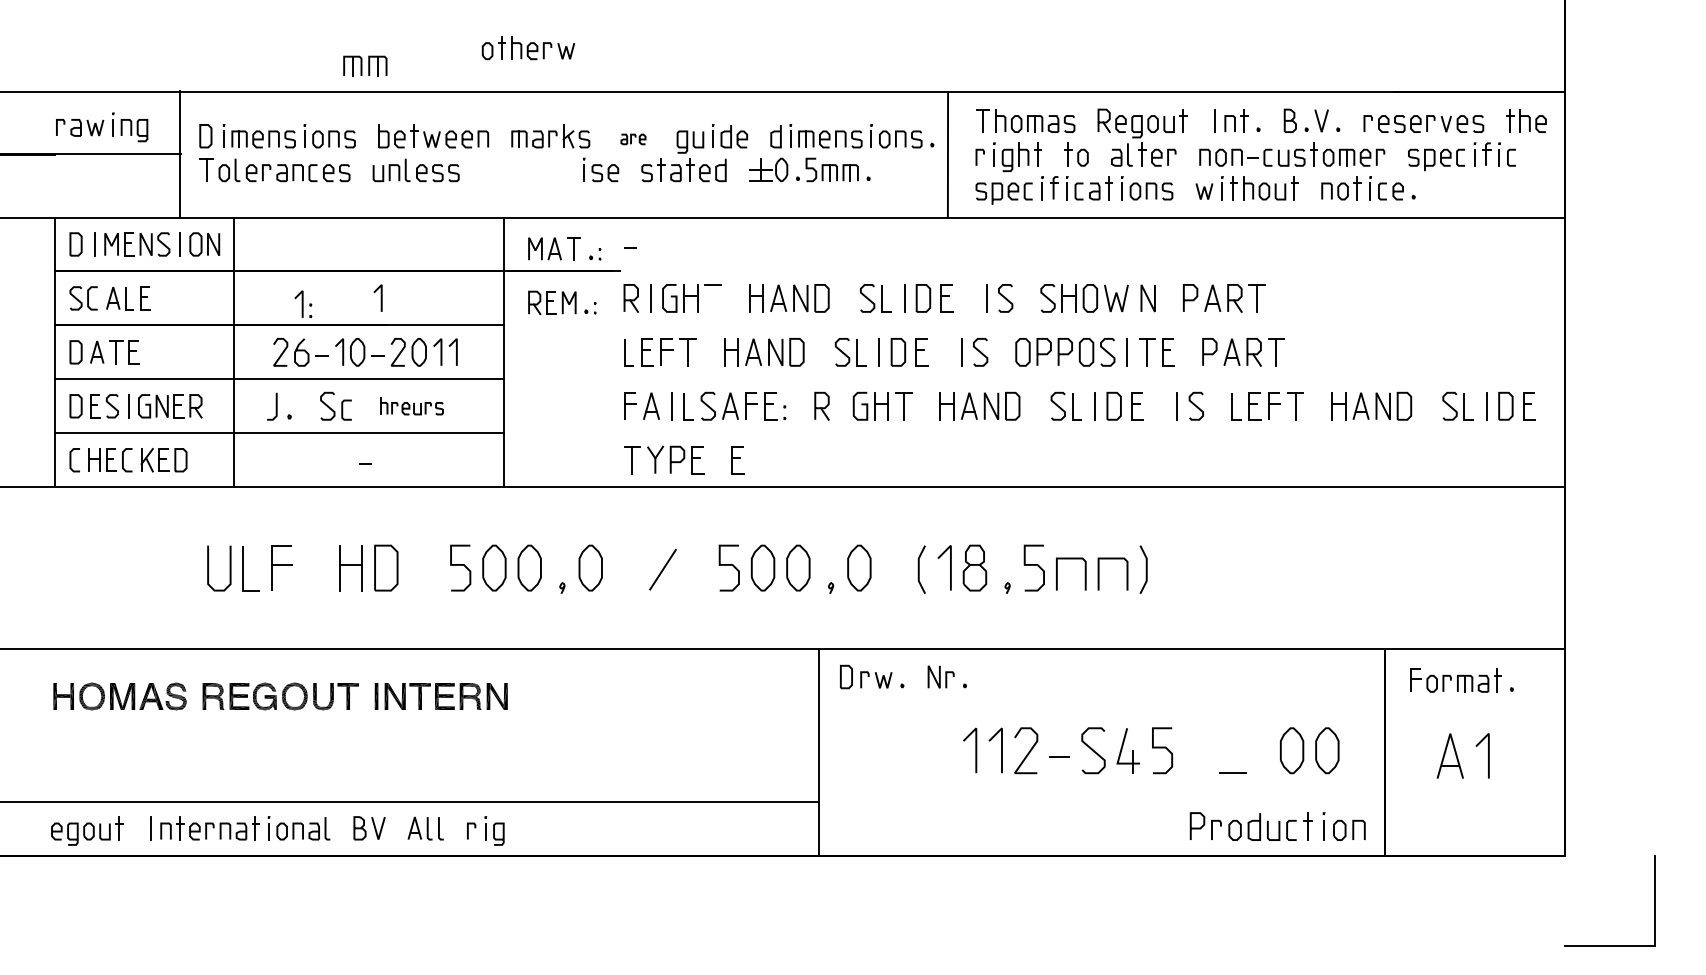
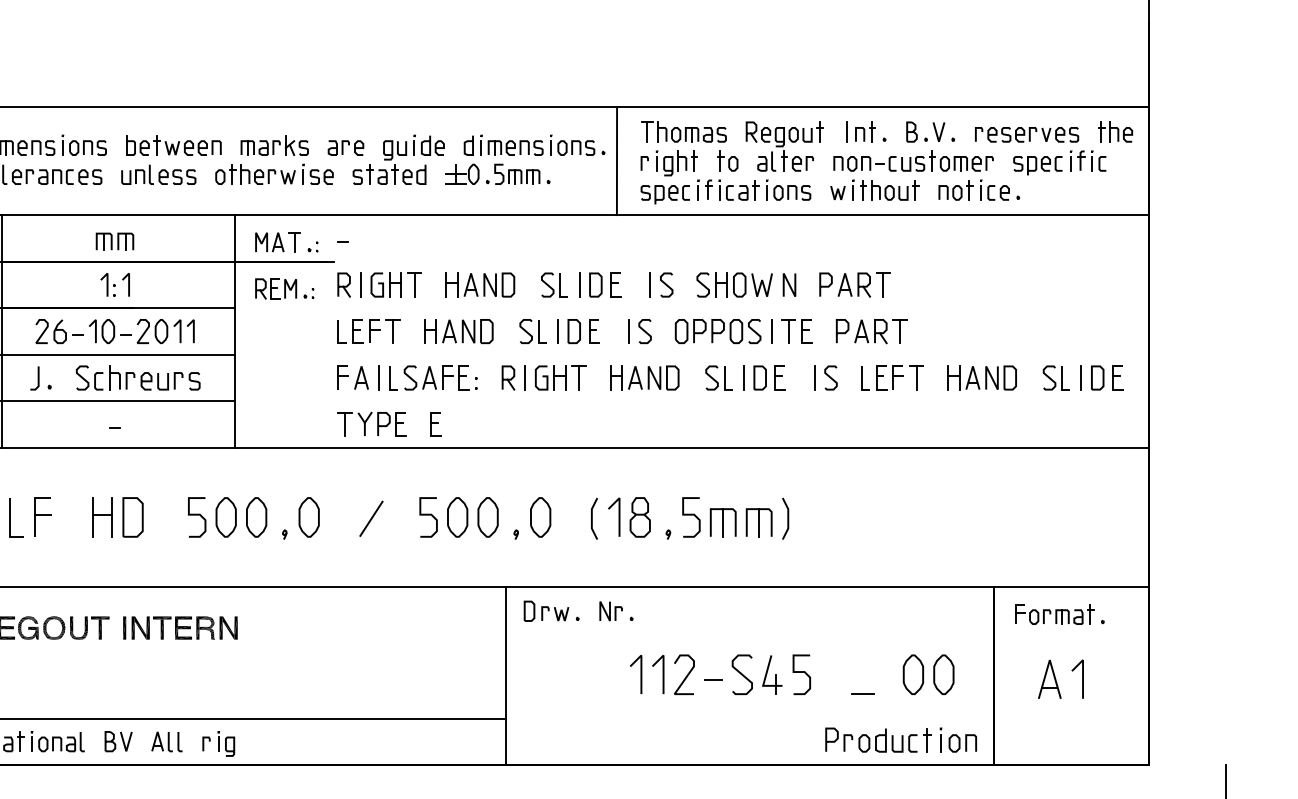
part: (527, 48) -> (254, 174), moved
part: (365, 65) -> (115, 241), moved
part: (633, 139) -> (346, 148), size x1.67
line: (713, 297) -> (414, 284), added
part: (303, 304) -> (108, 285), moved
line: (841, 405) -> (525, 377), added
part: (411, 406) -> (154, 378), size x1.67
line: (1070, 574) -> (722, 522), added
line: (1112, 574) -> (758, 522), added

